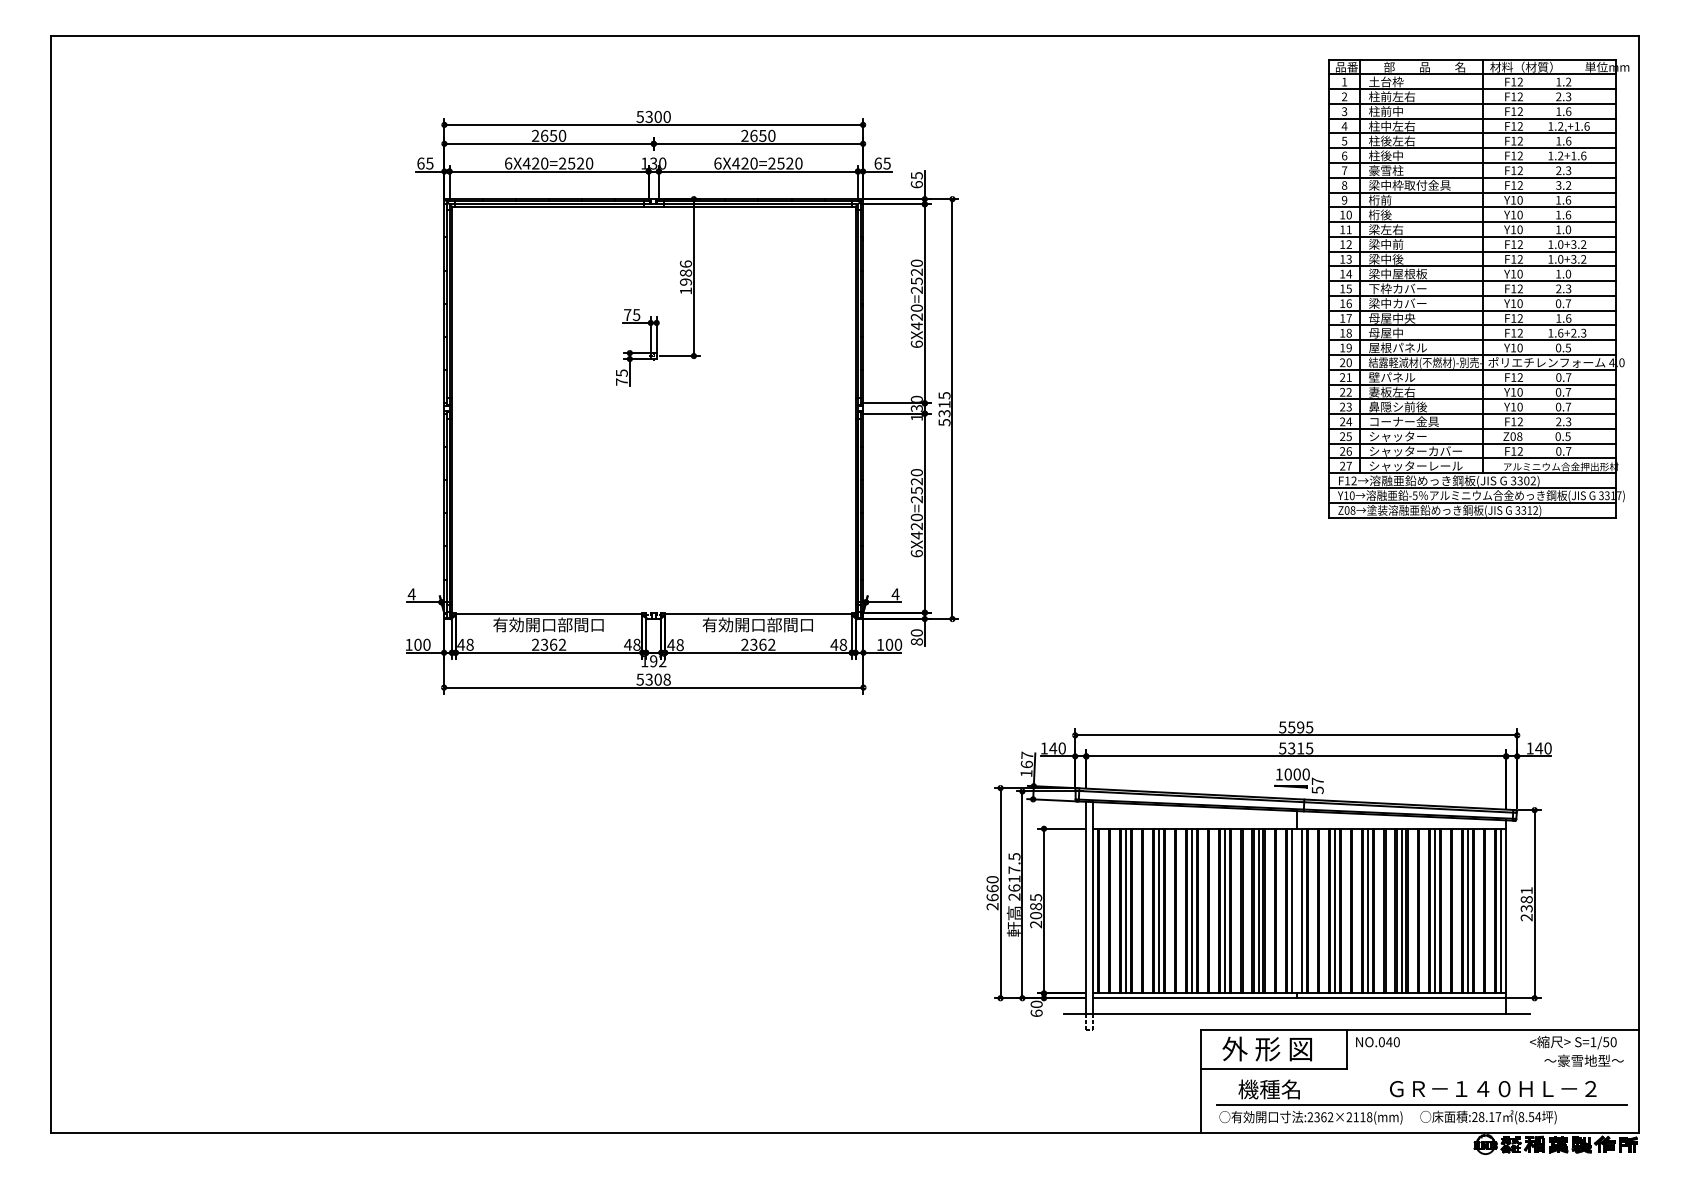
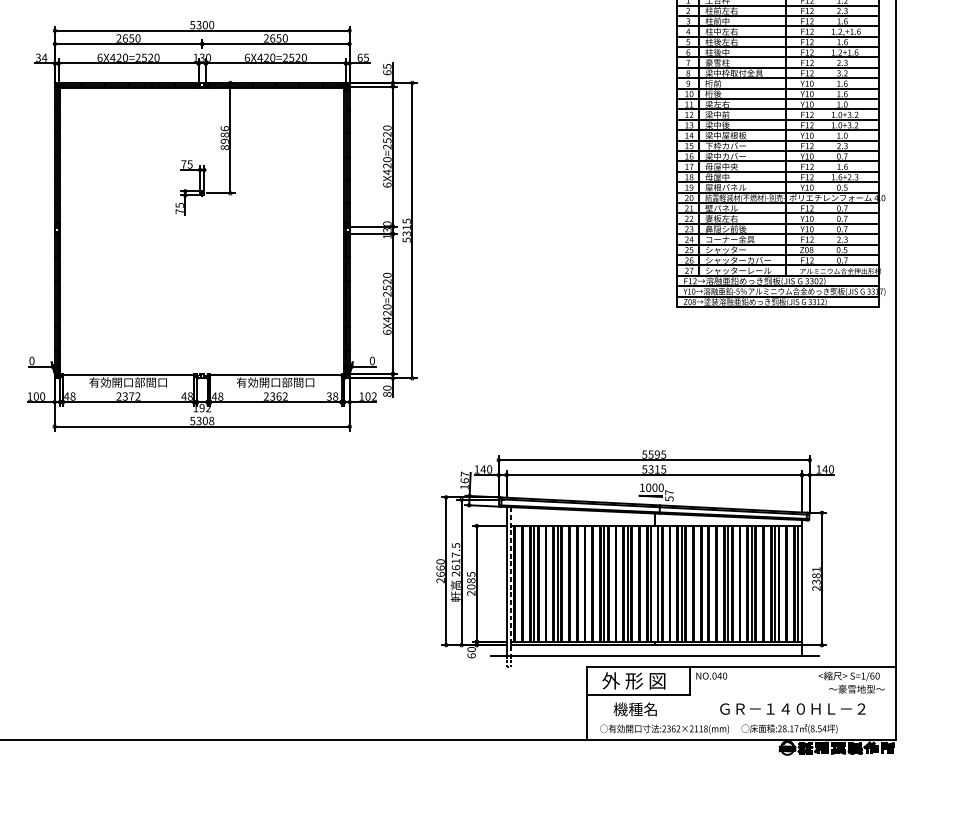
text: (425, 163) -> (41, 57), 65 -> 34
text: (686, 290) -> (225, 147), 1986 -> 8986
text: (411, 594) -> (31, 361), 4 -> 0
text: (895, 594) -> (372, 361), 4 -> 0
text: (553, 644) -> (131, 396), 2362 -> 2372
text: (834, 644) -> (329, 396), 48 -> 38
text: (898, 644) -> (374, 396), 100 -> 102
line: (1092, 908) -> (510, 582), solid -> dashed
line: (1192, 910) -> (581, 583), removed
line: (1368, 910) -> (705, 583), removed
text: (1606, 1042) -> (872, 676), S=1/50 -> S=1/60
line: (1421, 1105) -> (742, 720), removed

